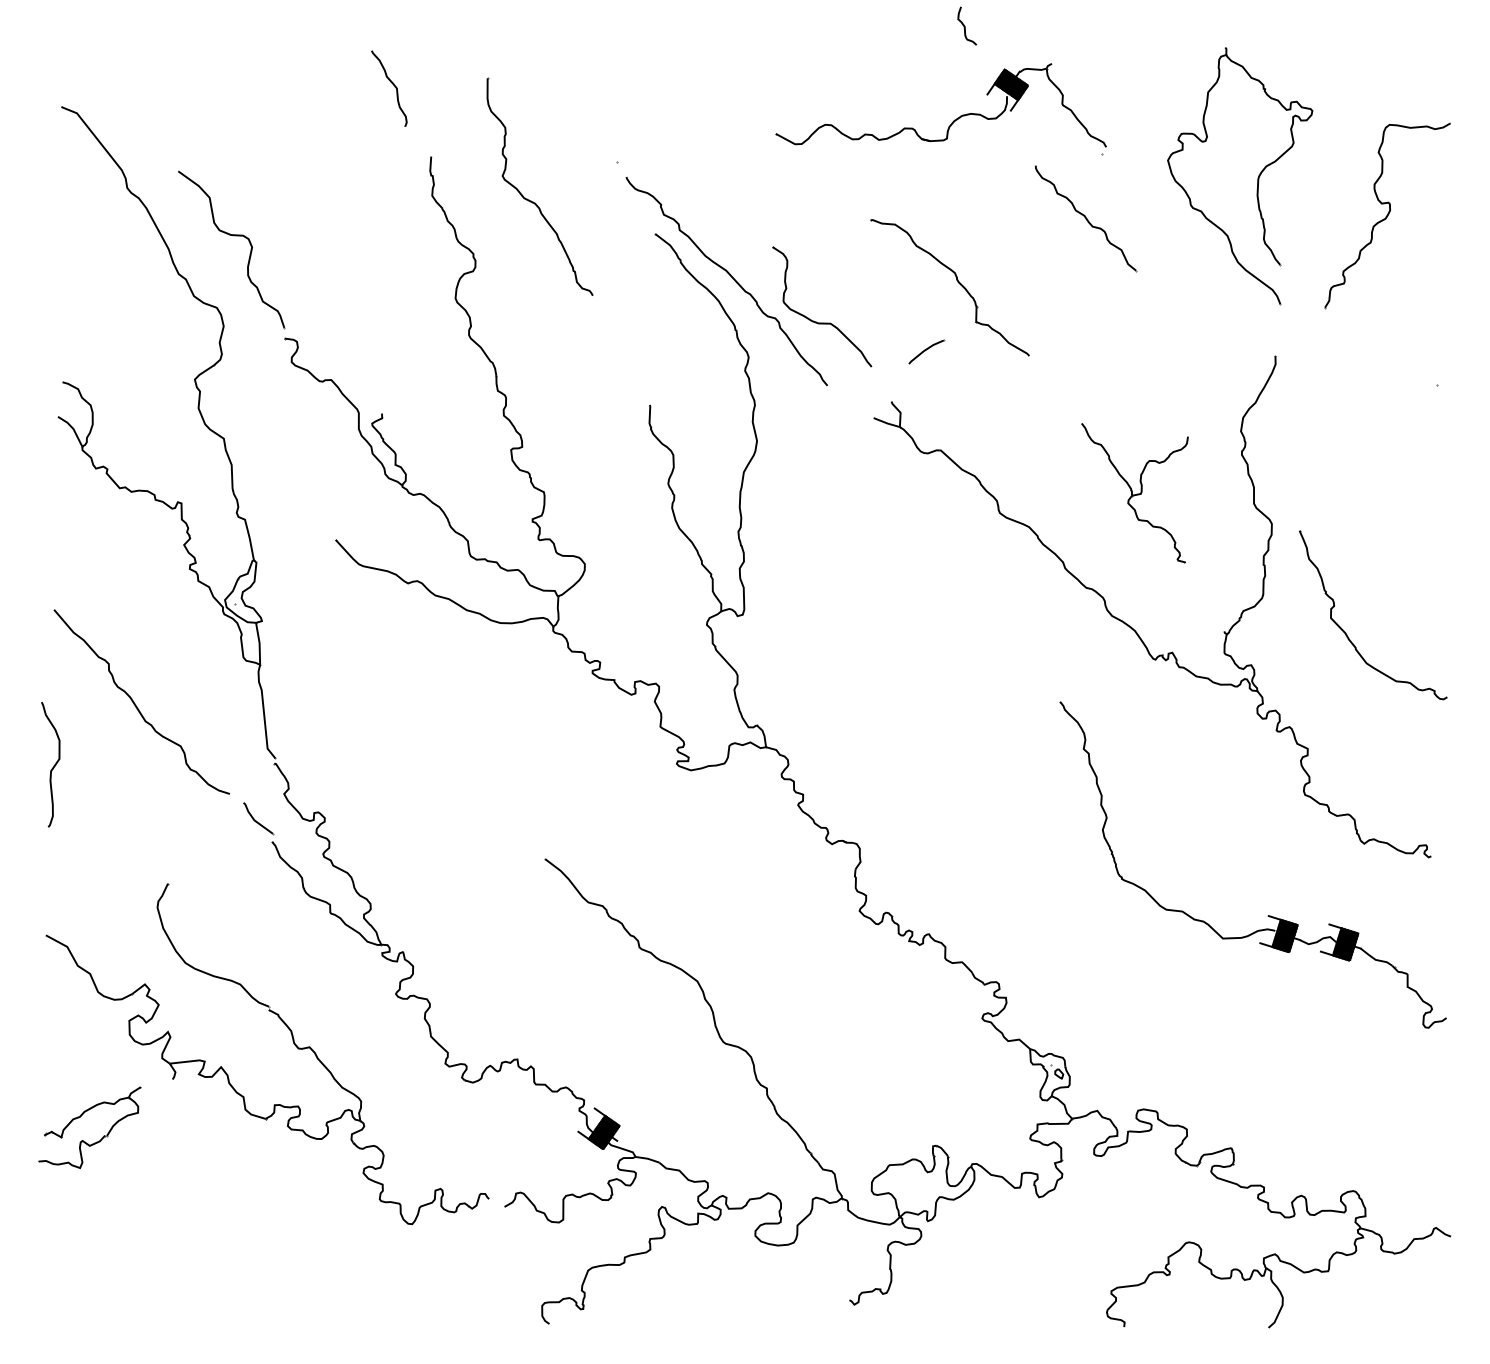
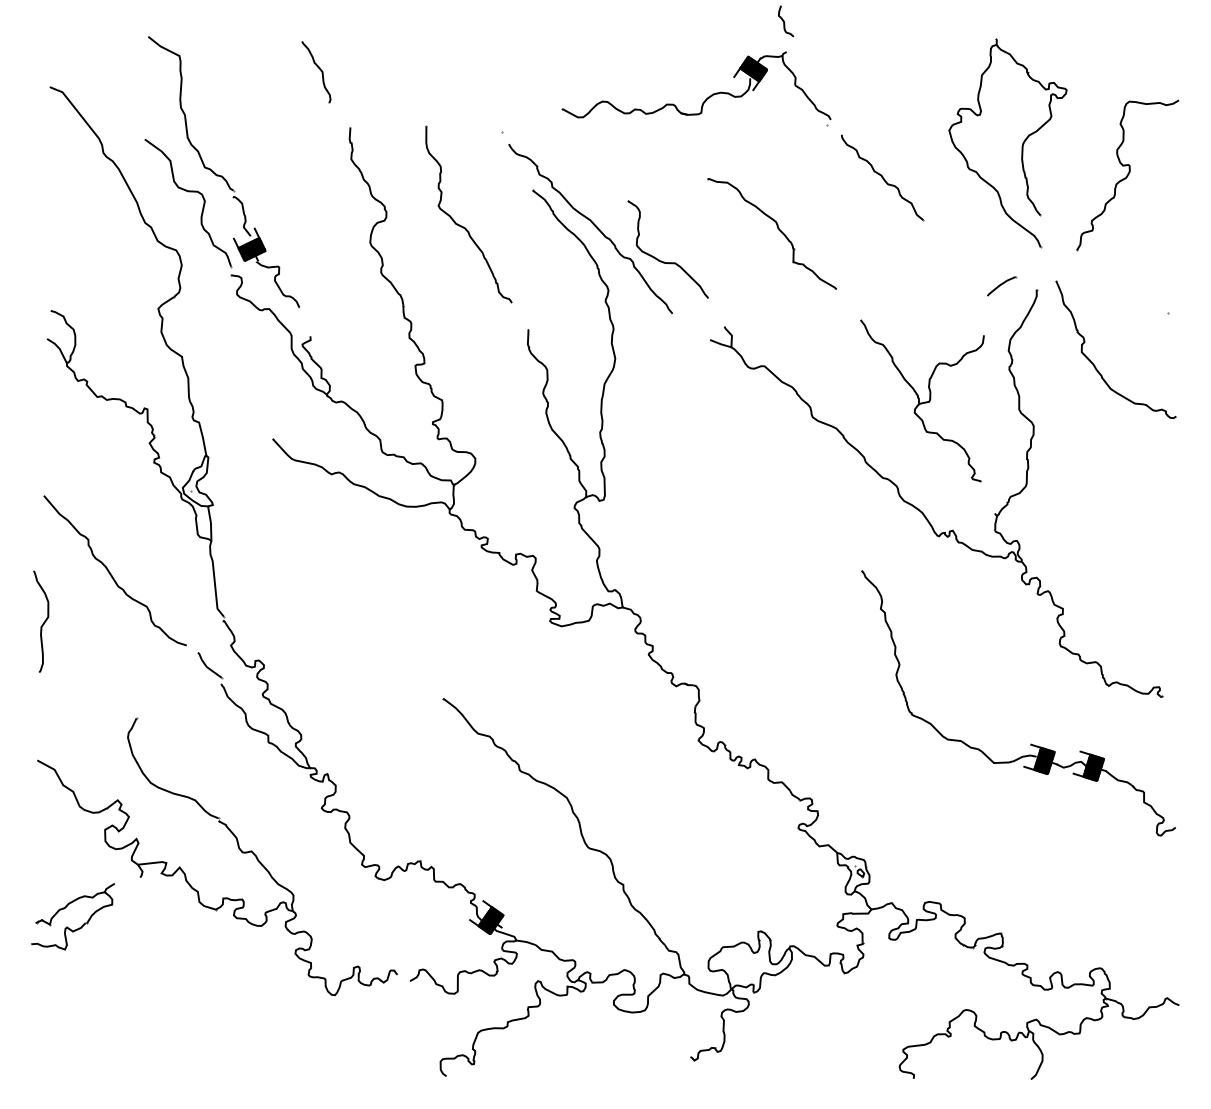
part: (952, 121) -> (705, 98), moved
part: (531, 200) -> (462, 225), moved
part: (275, 211) -> (223, 172), added
part: (926, 351) -> (1001, 285), moved
part: (1134, 493) -> (922, 401), size x1.43
part: (1347, 634) -> (1095, 365), moved

